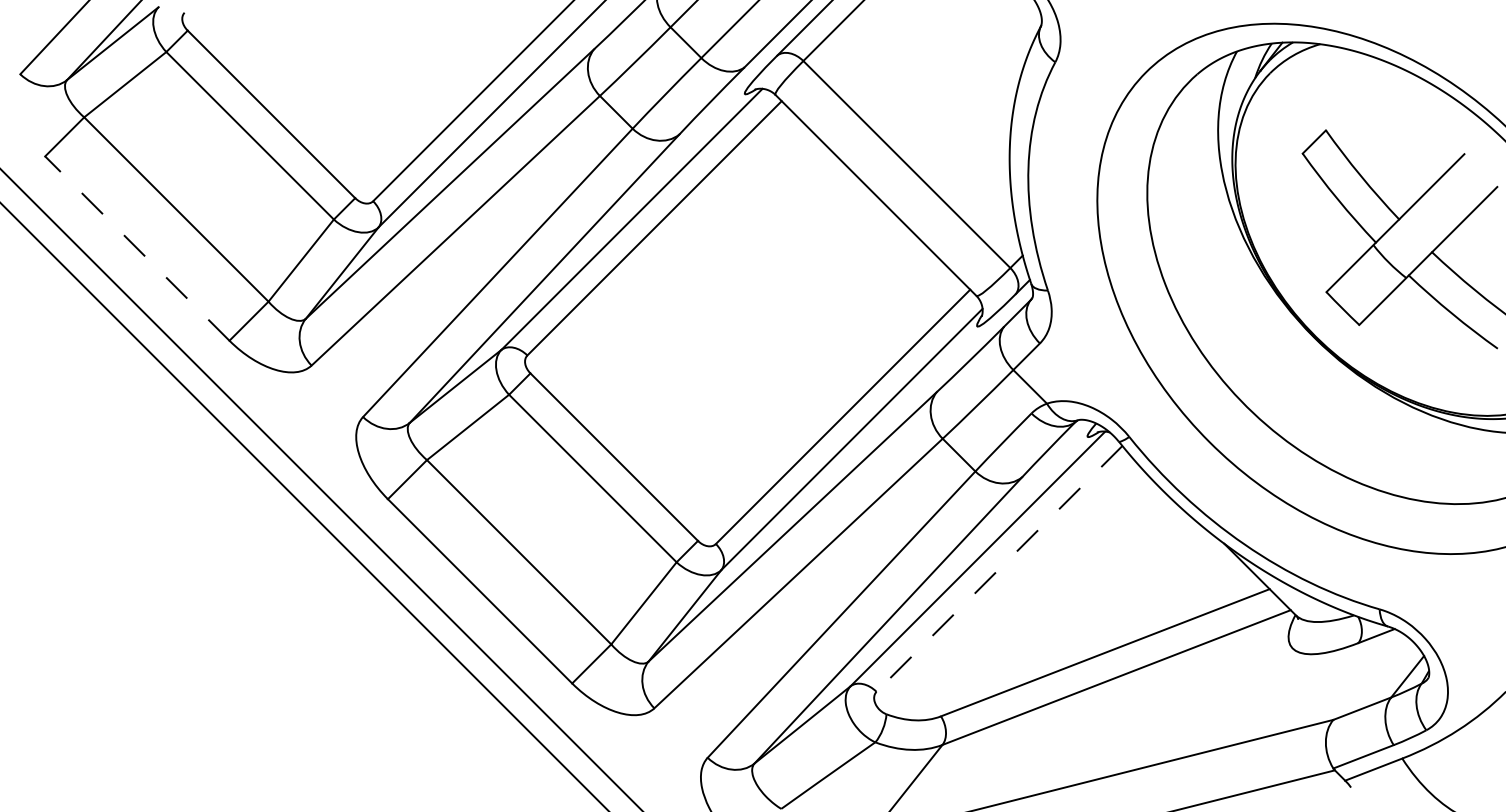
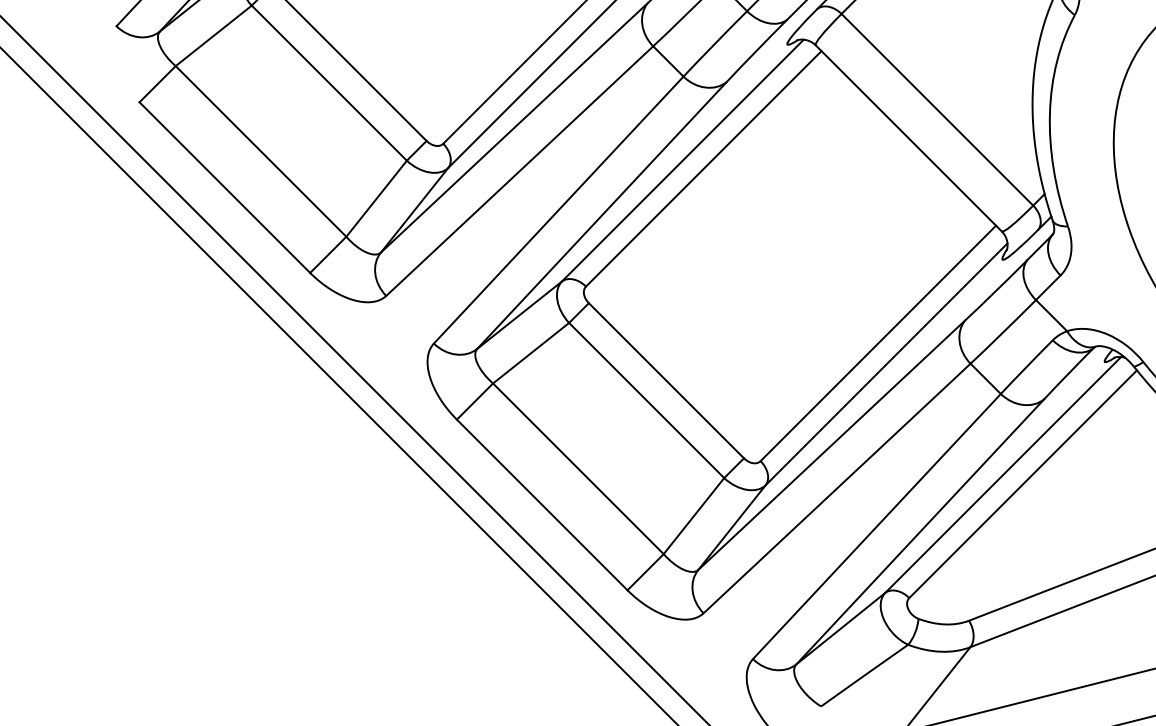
line: (136, 248) -> (224, 187), dashed -> solid
line: (999, 568) -> (1023, 483), dashed -> solid

